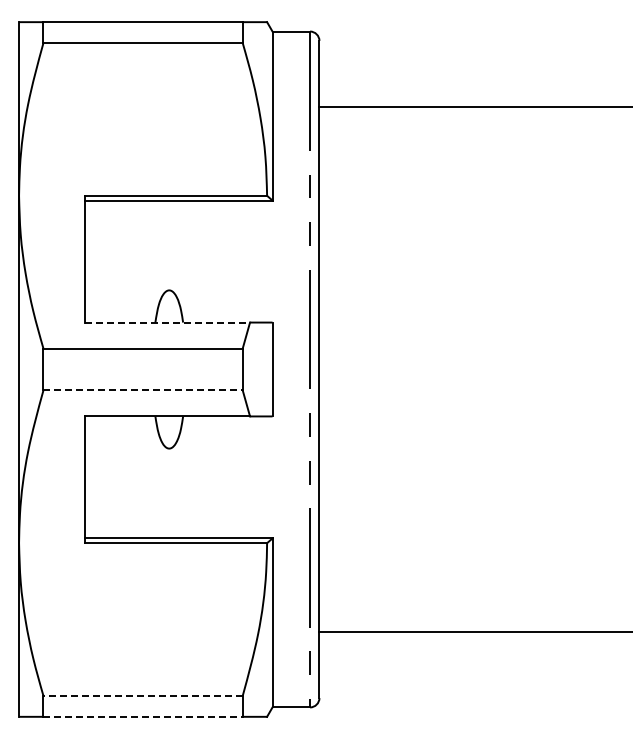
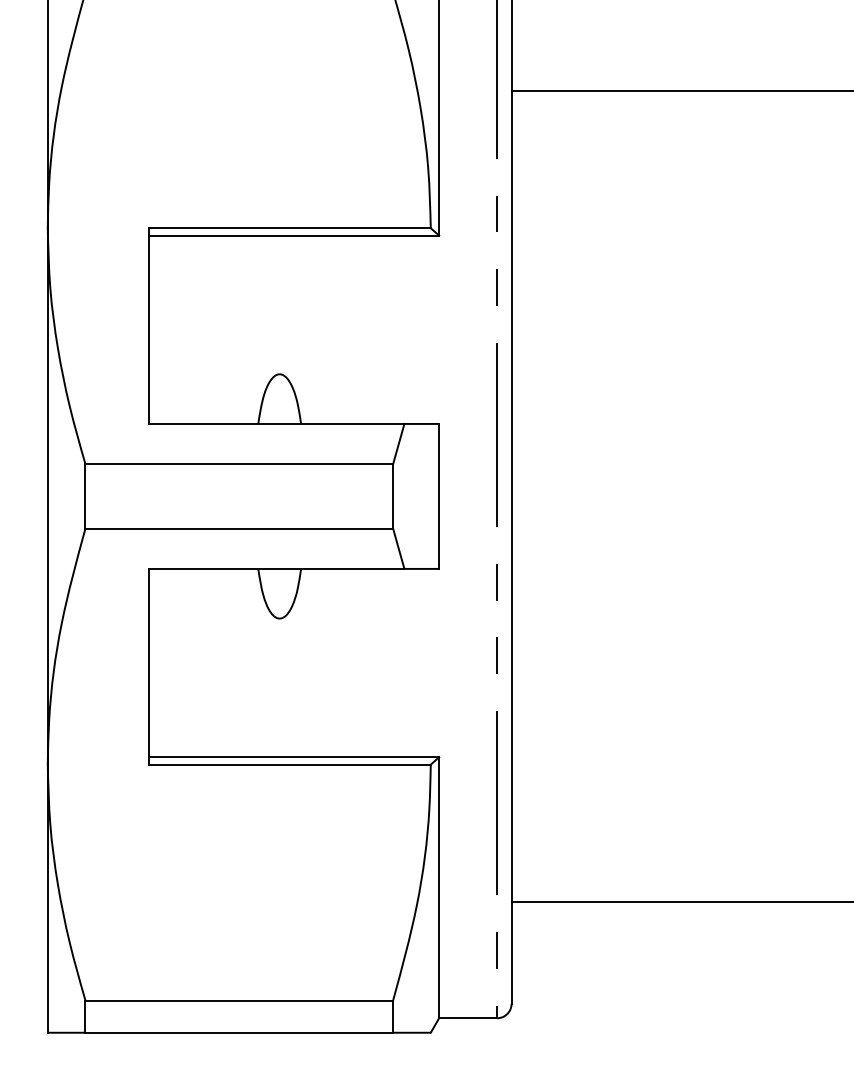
line: (167, 322) -> (276, 423), dashed -> solid
line: (143, 390) -> (239, 528), dashed -> solid
line: (143, 695) -> (239, 999), dashed -> solid
line: (143, 716) -> (239, 1032), dashed -> solid

